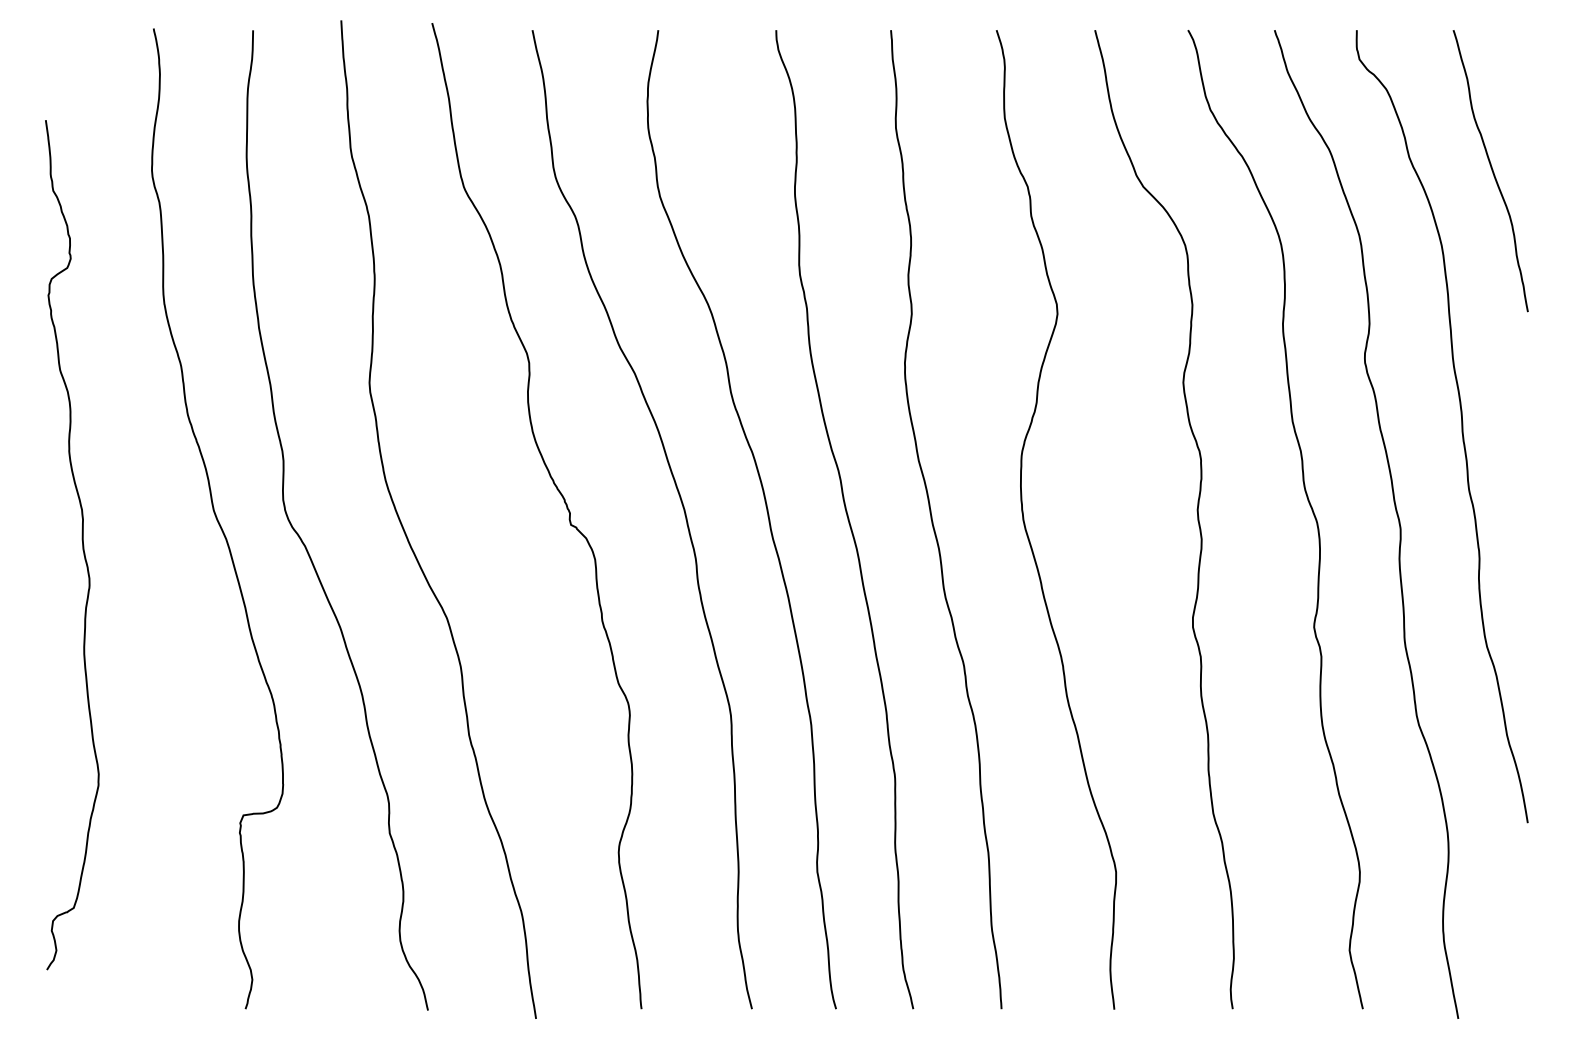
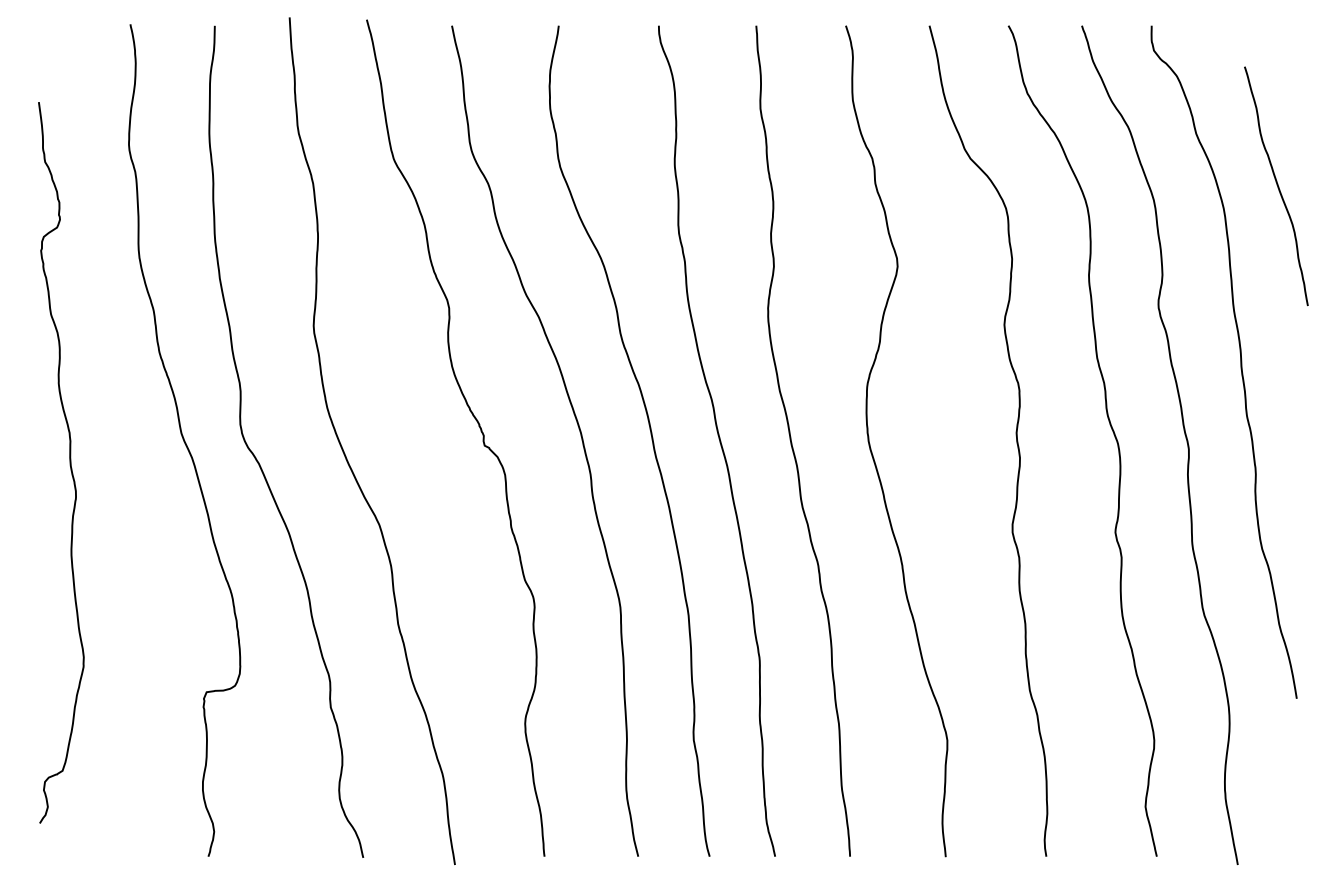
curve: (1490, 170) -> (1276, 185), moved

